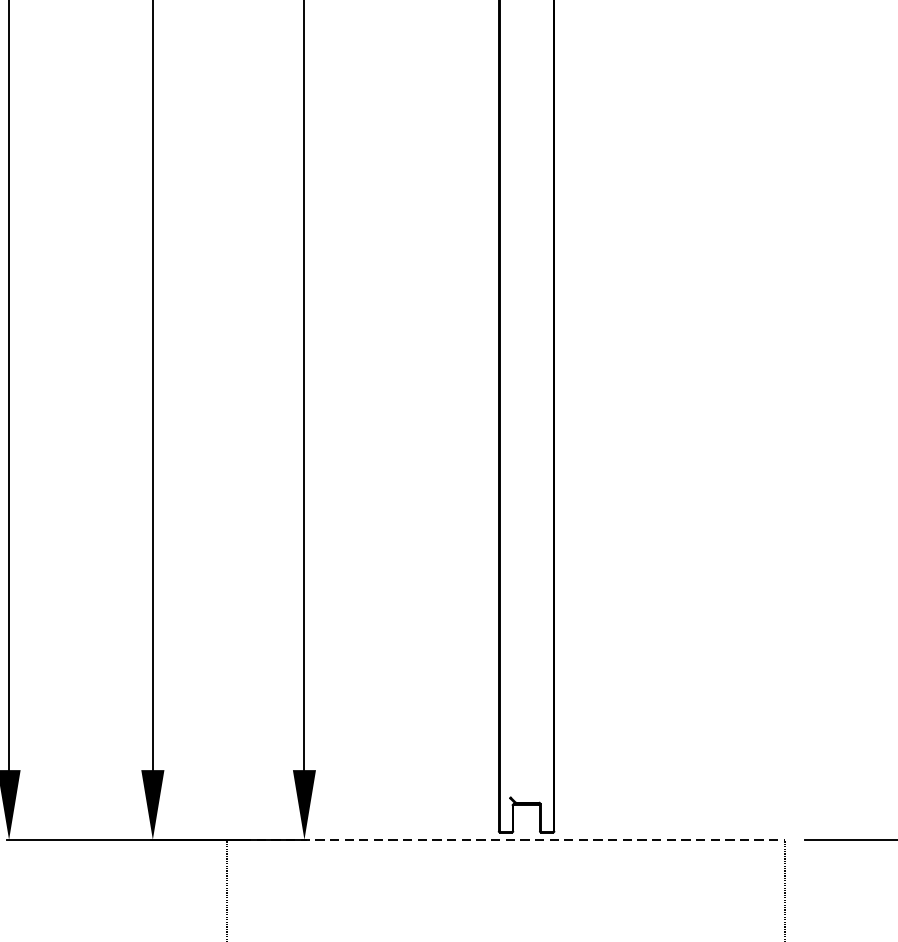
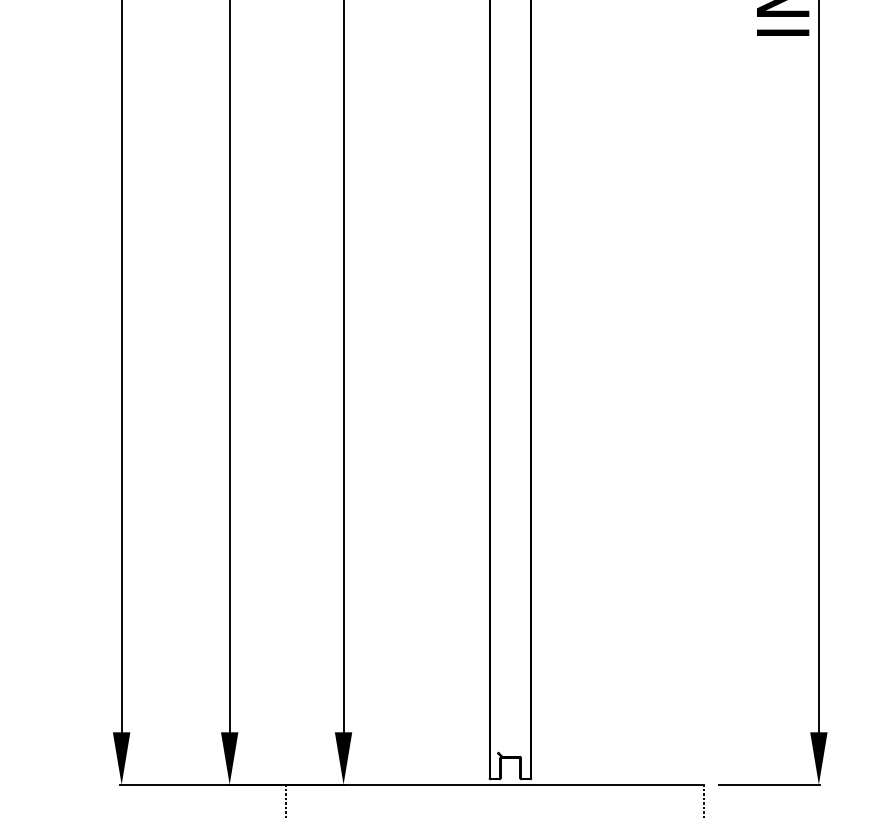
line: (506, 839) -> (495, 784), dashed -> solid

